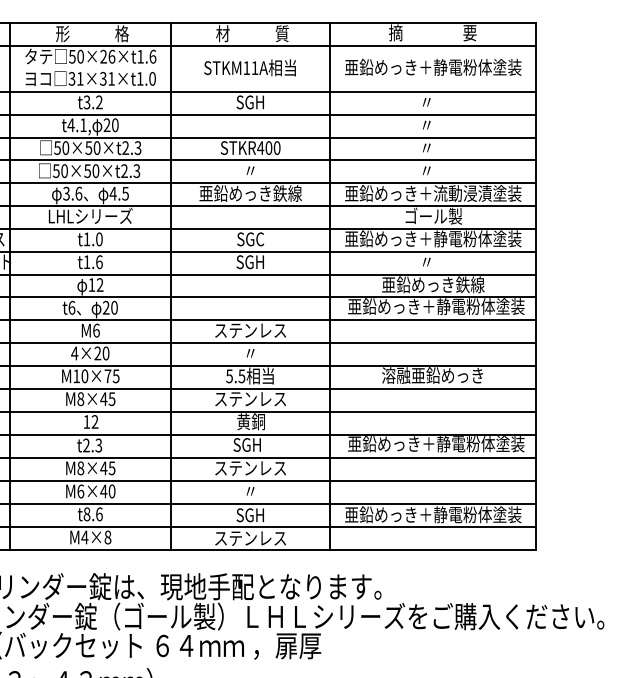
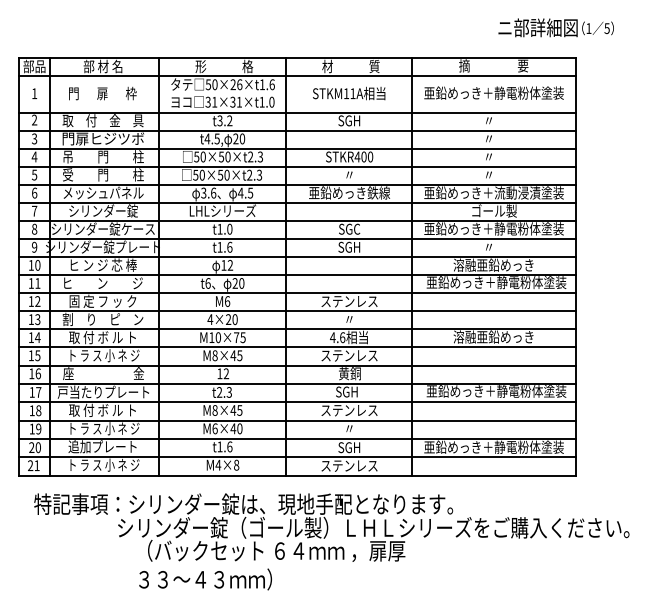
text: (82, 124) -> (216, 138), t4.1, -> t4.5,
text: (432, 283) -> (493, 264), 亜鉛めっき鉄線 -> 溶融亜鉛めっき
text: (235, 376) -> (337, 337), 5.5 -> 4.6
text: (86, 513) -> (219, 446), t8.6 -> t1.6

